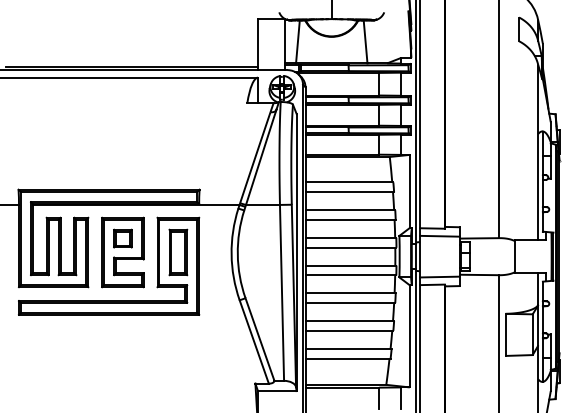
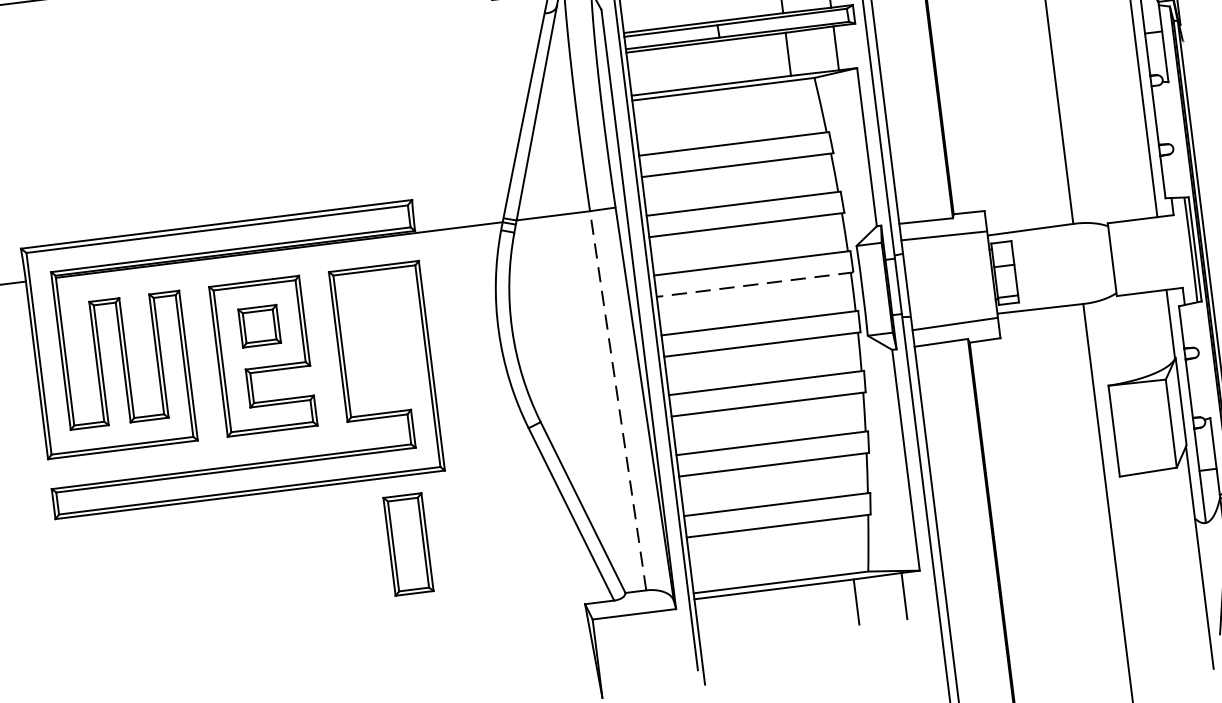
line: (350, 247) -> (753, 284), solid -> dashed
part: (178, 252) -> (408, 544), moved
line: (282, 292) -> (619, 399), solid -> dashed

